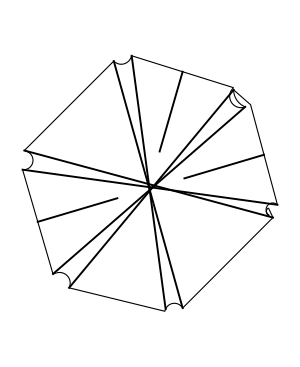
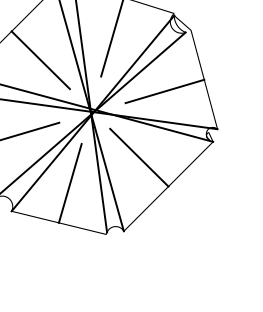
line: (98, 134) -> (40, 59), added
line: (197, 233) -> (138, 157), added
line: (127, 259) -> (69, 183), added

